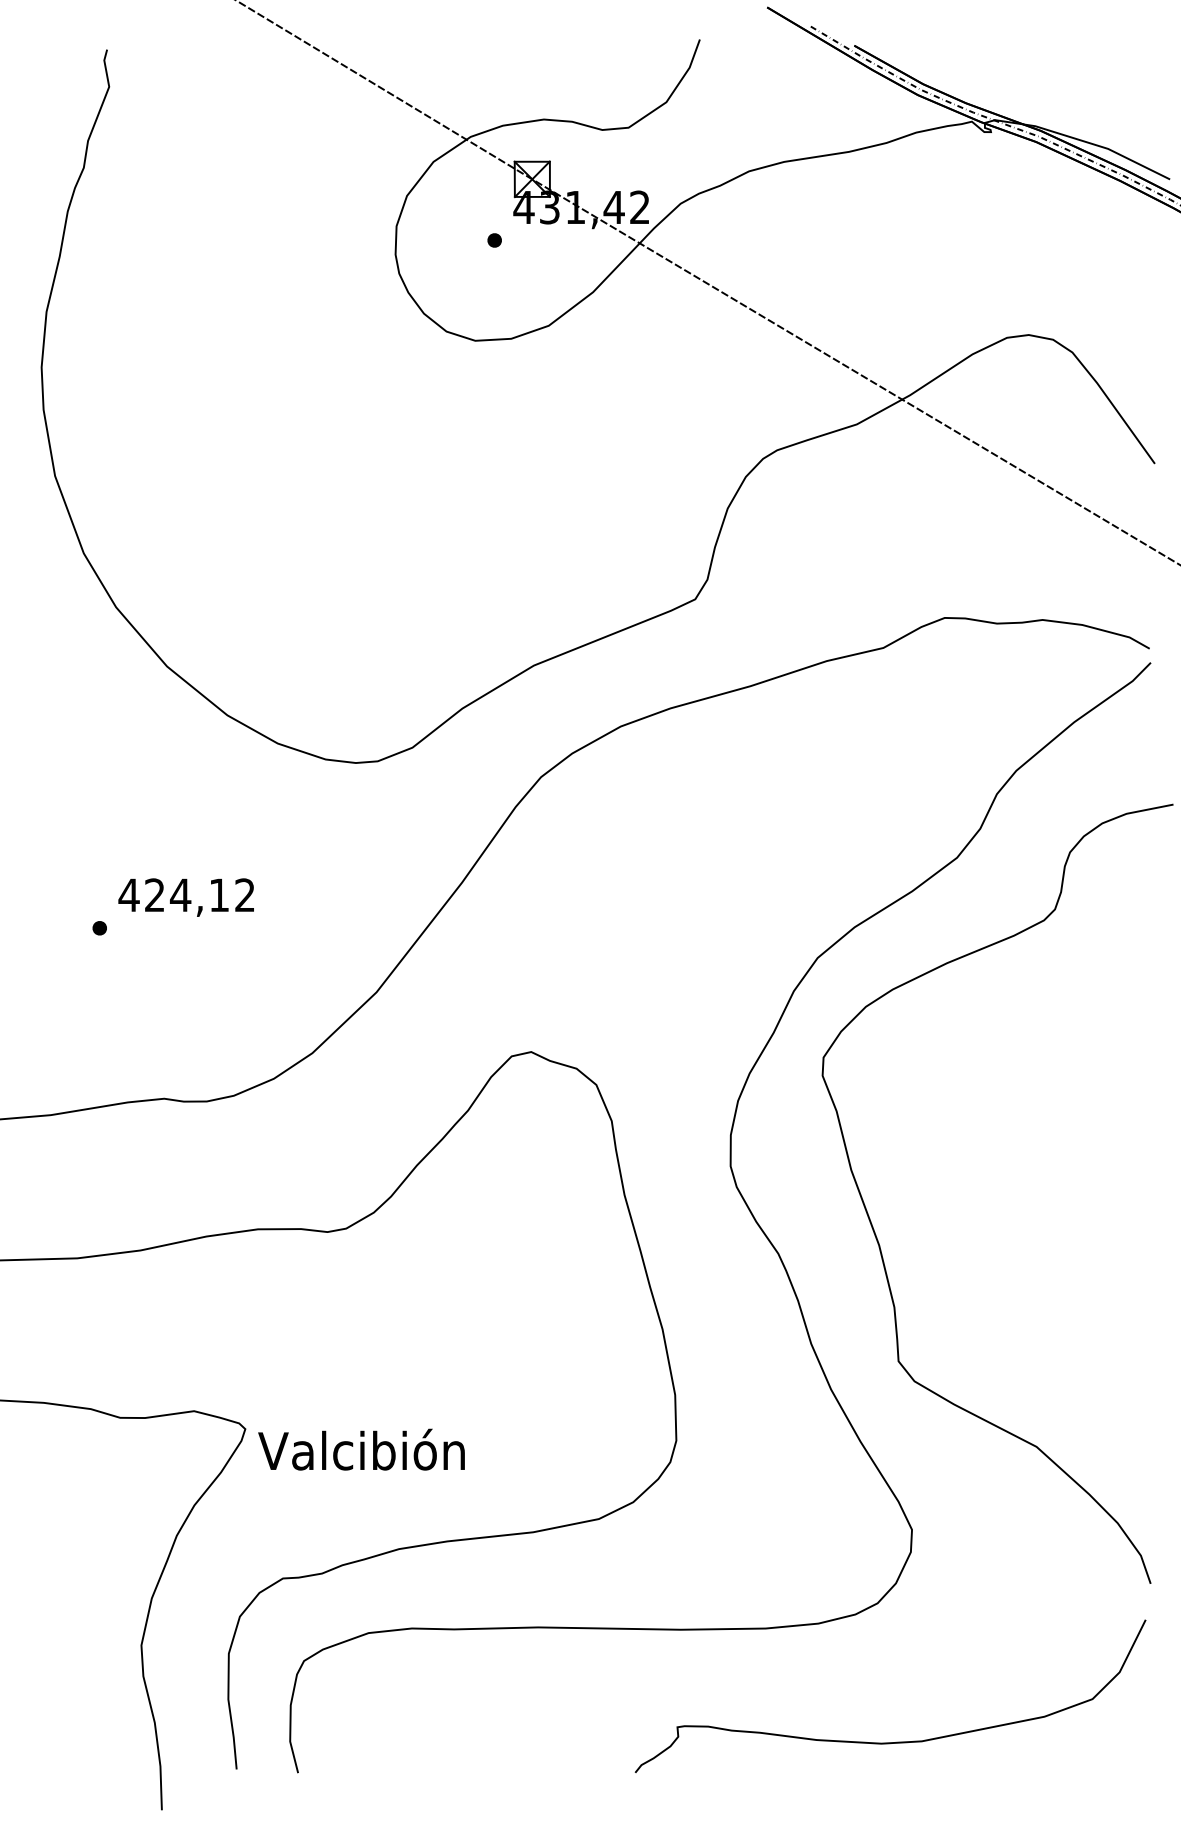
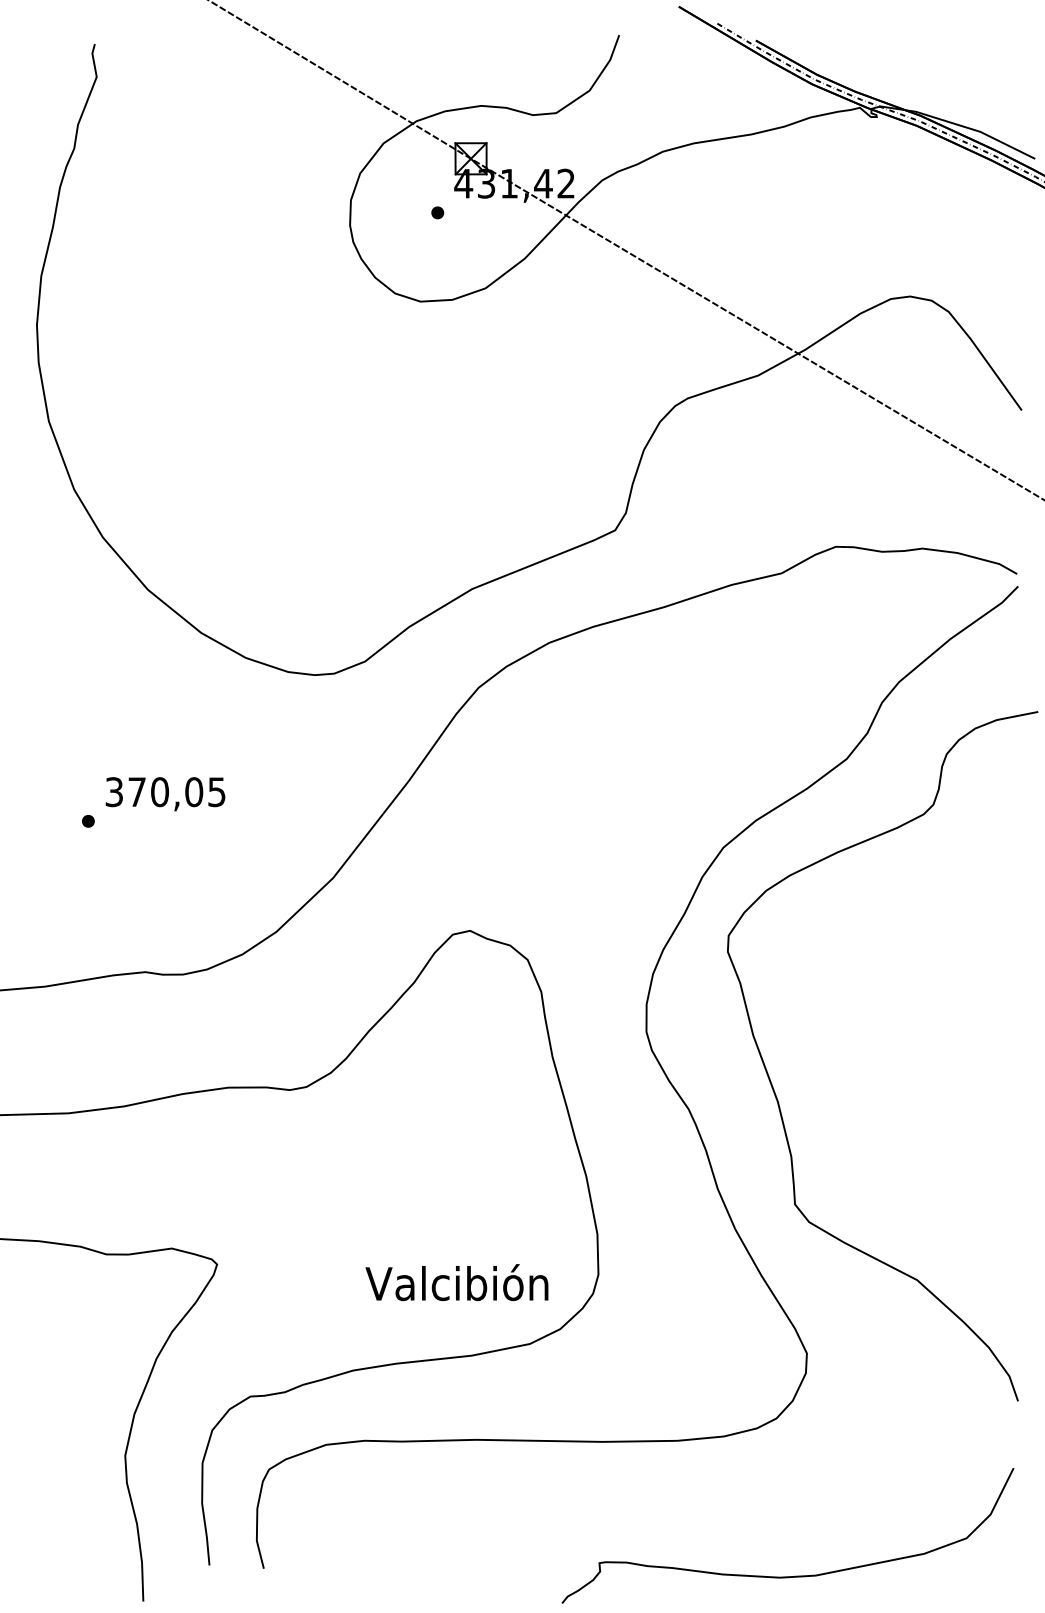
text: (185, 895) -> (164, 792), 424,12 -> 370,05
text: (361, 1449) -> (456, 1282), moved
curve: (899, 1741) -> (795, 1575), moved

